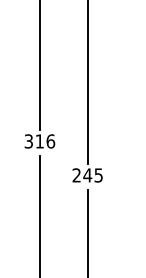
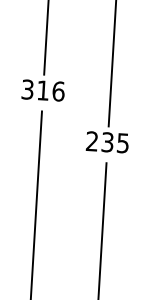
text: (87, 175) -> (107, 142), 245 -> 235

